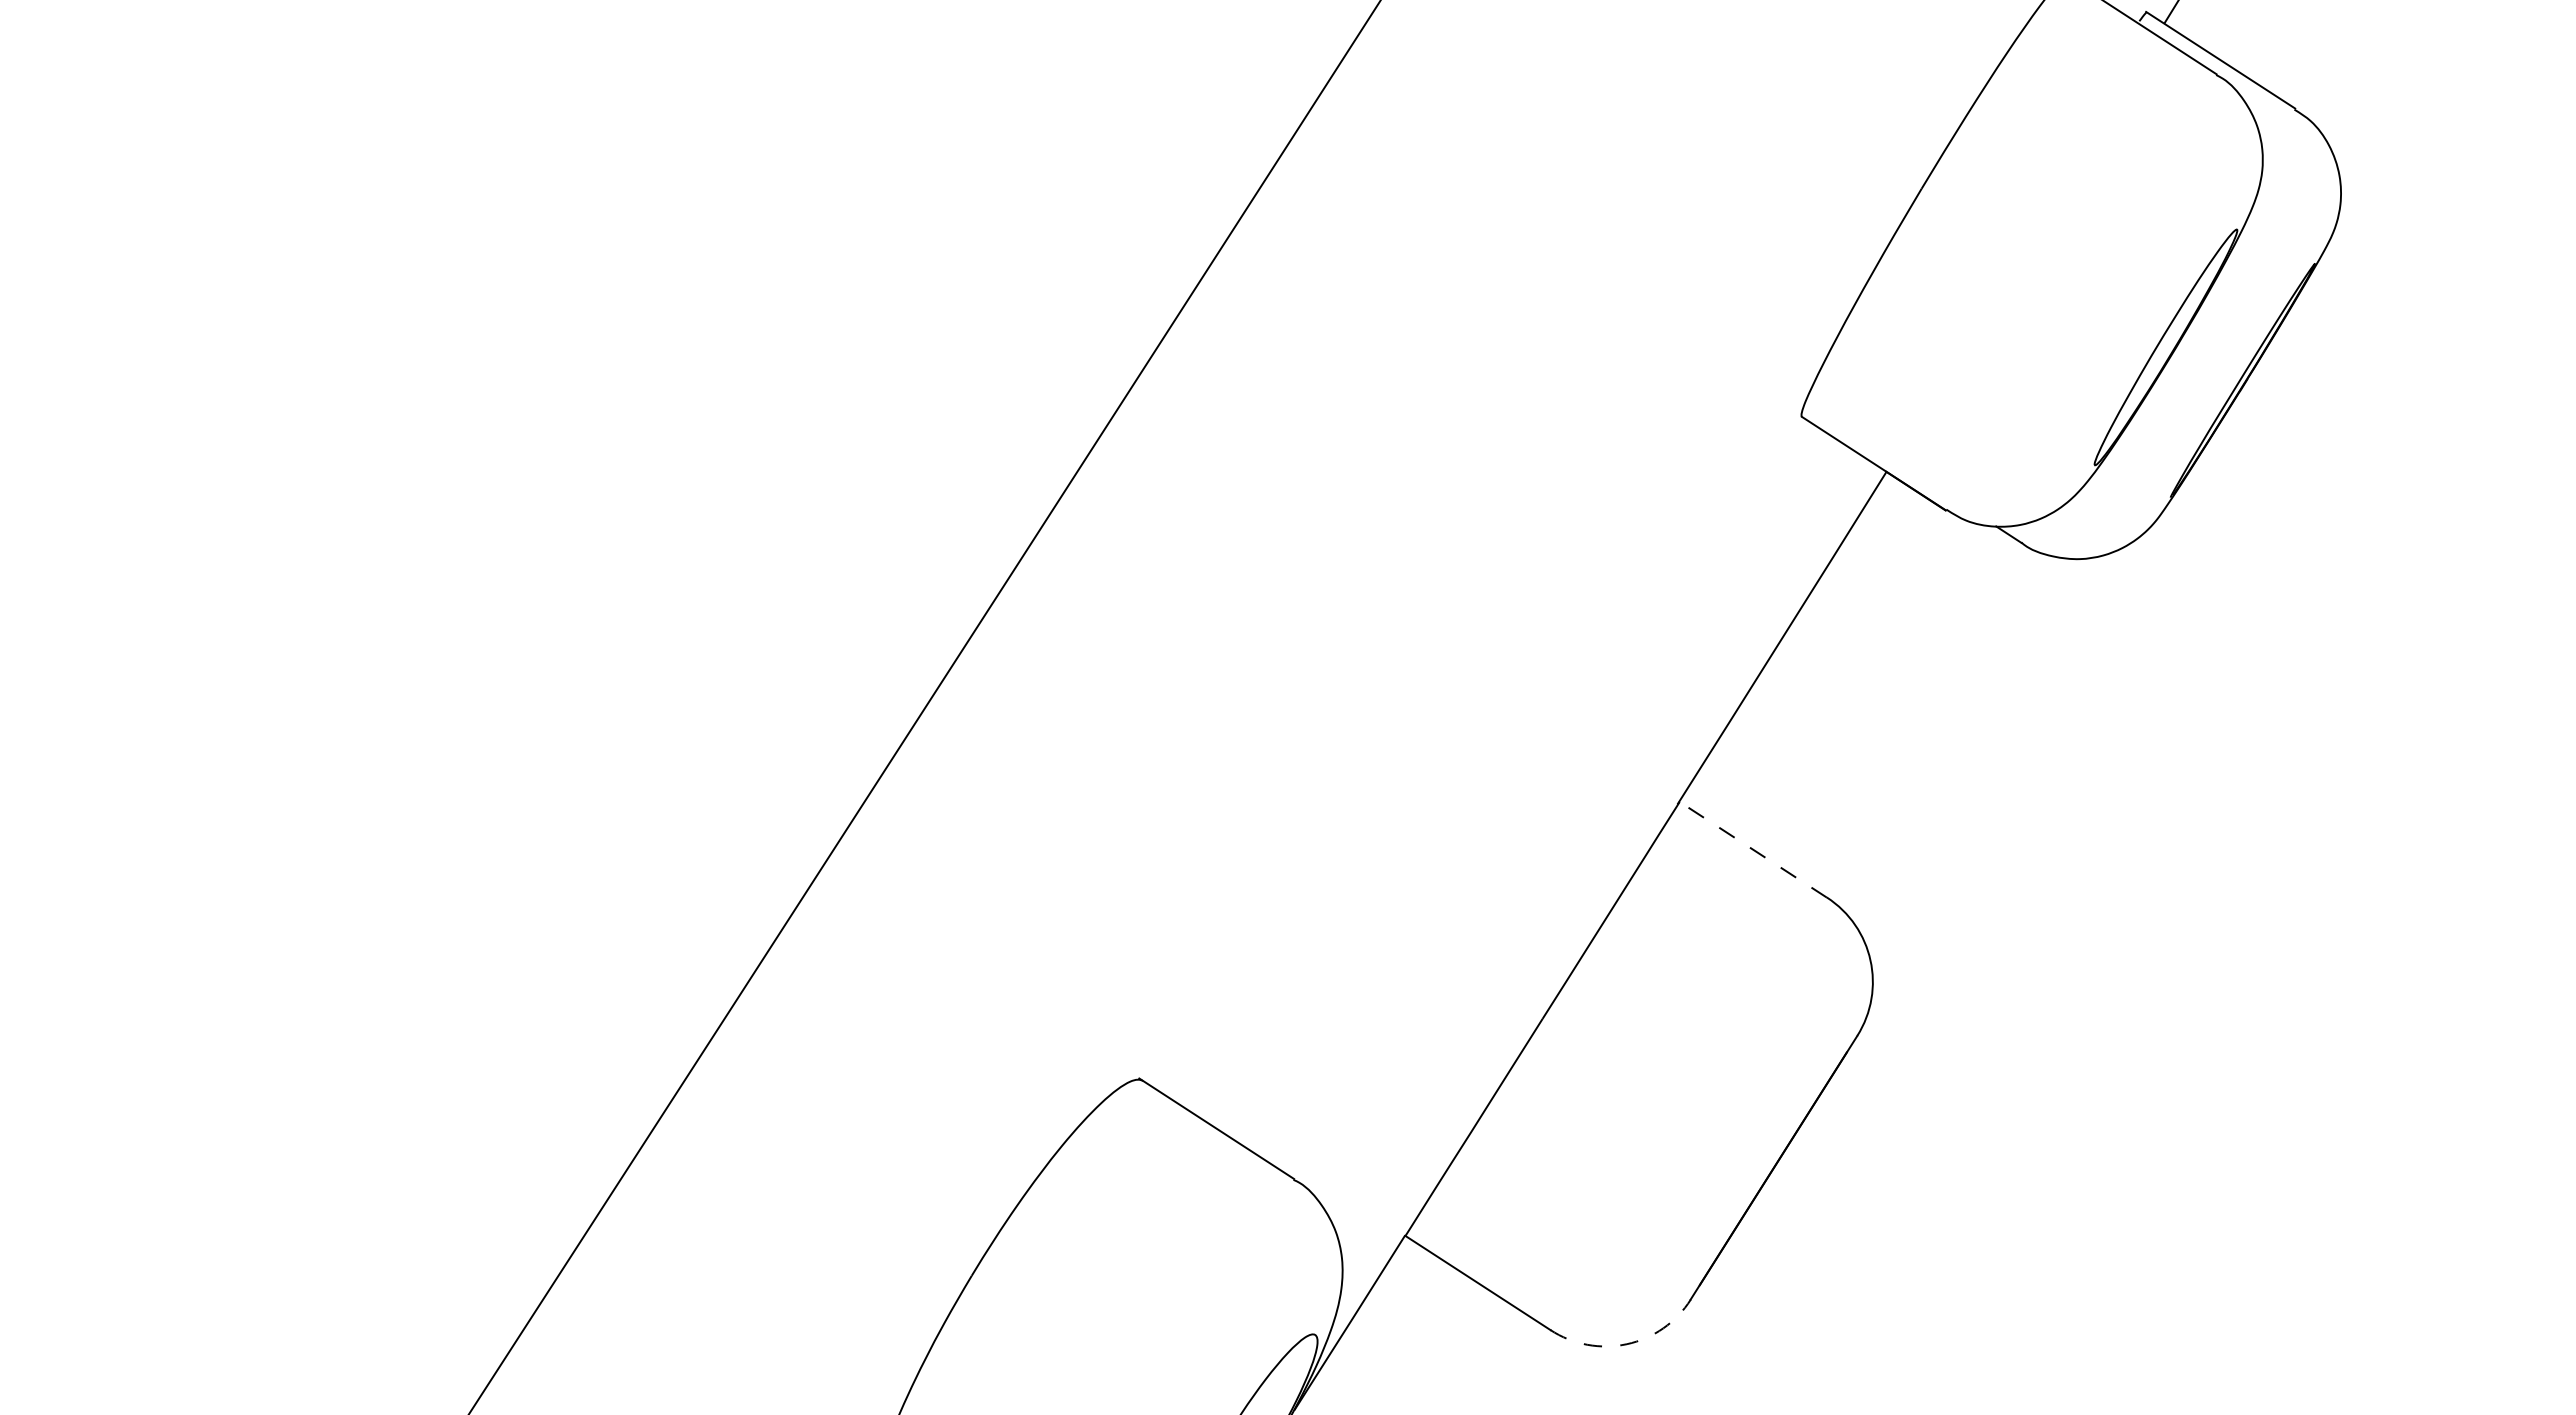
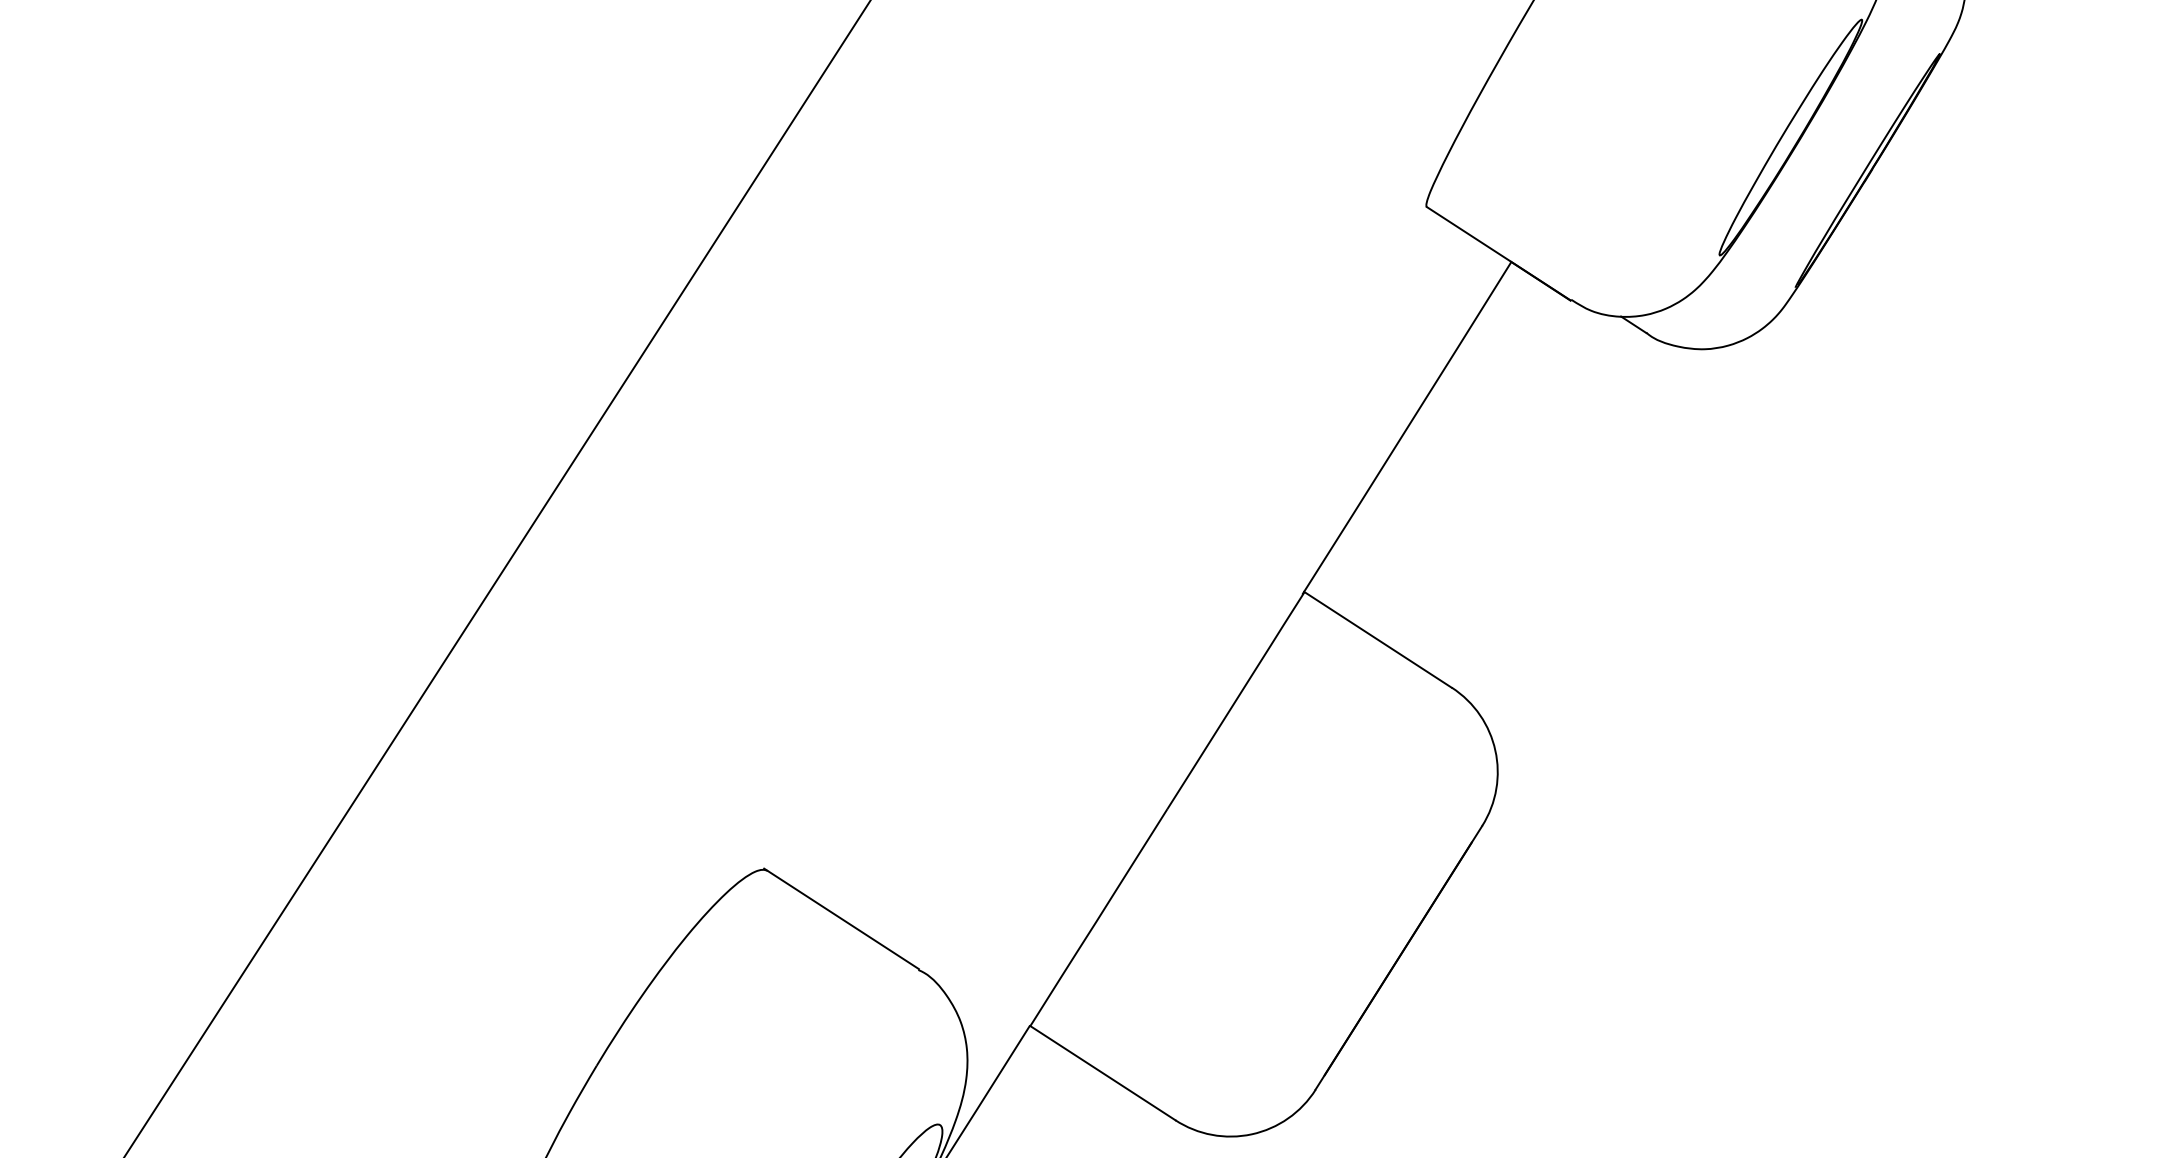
line: (1753, 849) -> (1378, 639), dashed -> solid
arc: (1626, 1344) -> (1251, 1134), dashed -> solid

